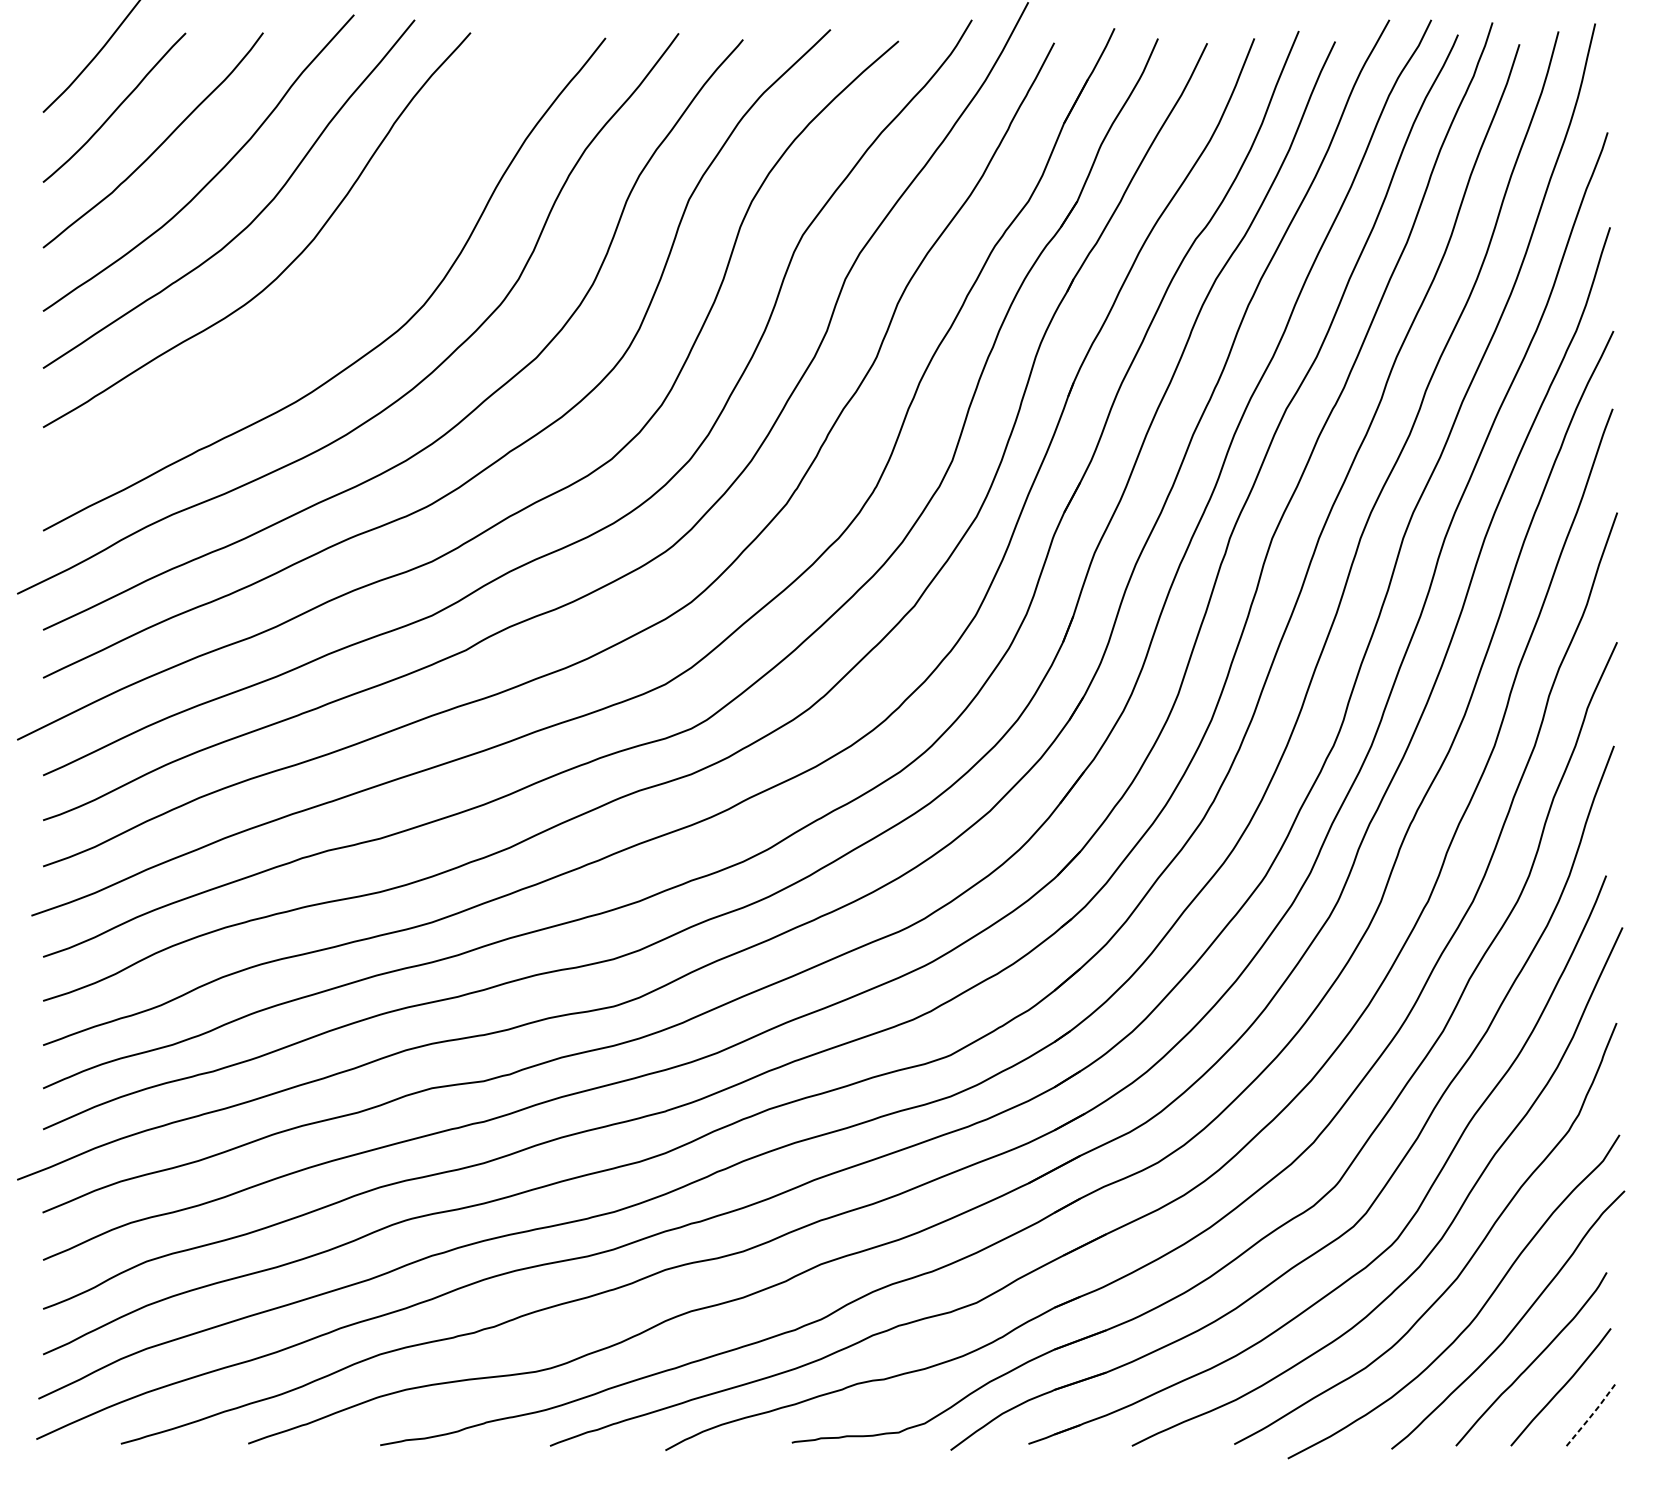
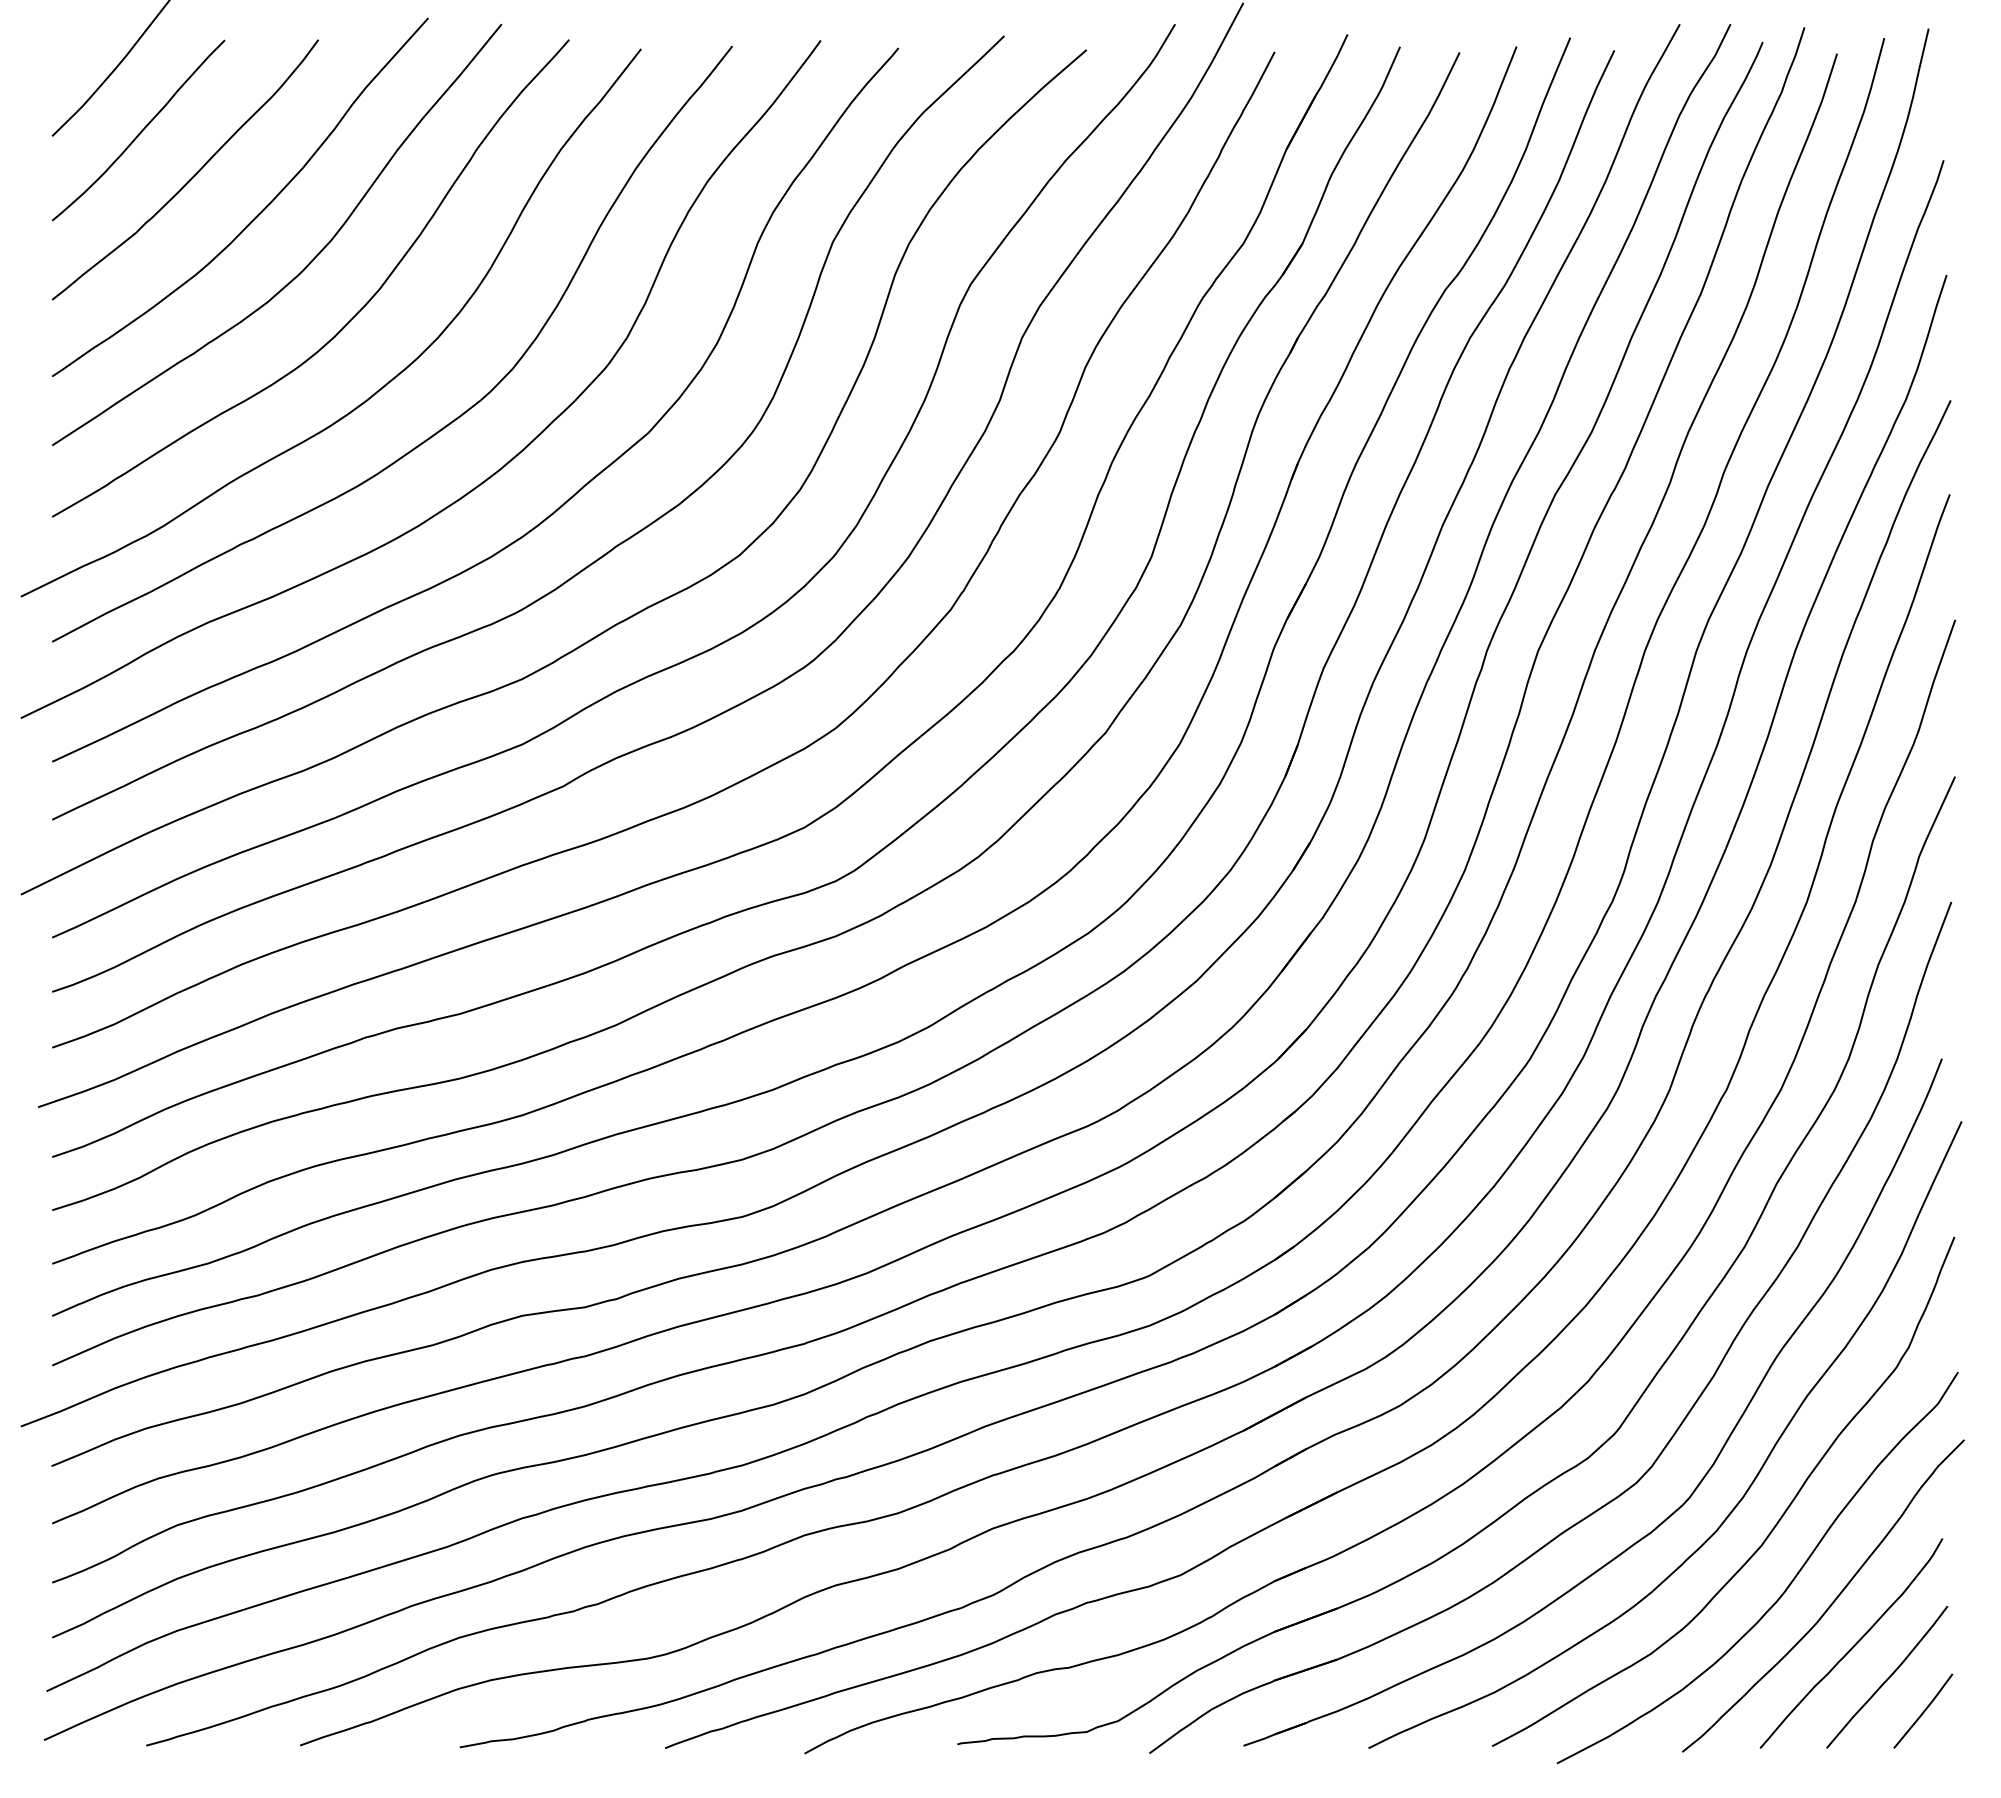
curve: (317, 317) -> (384, 384), added
line: (1591, 1415) -> (1924, 1711), dashed -> solid

